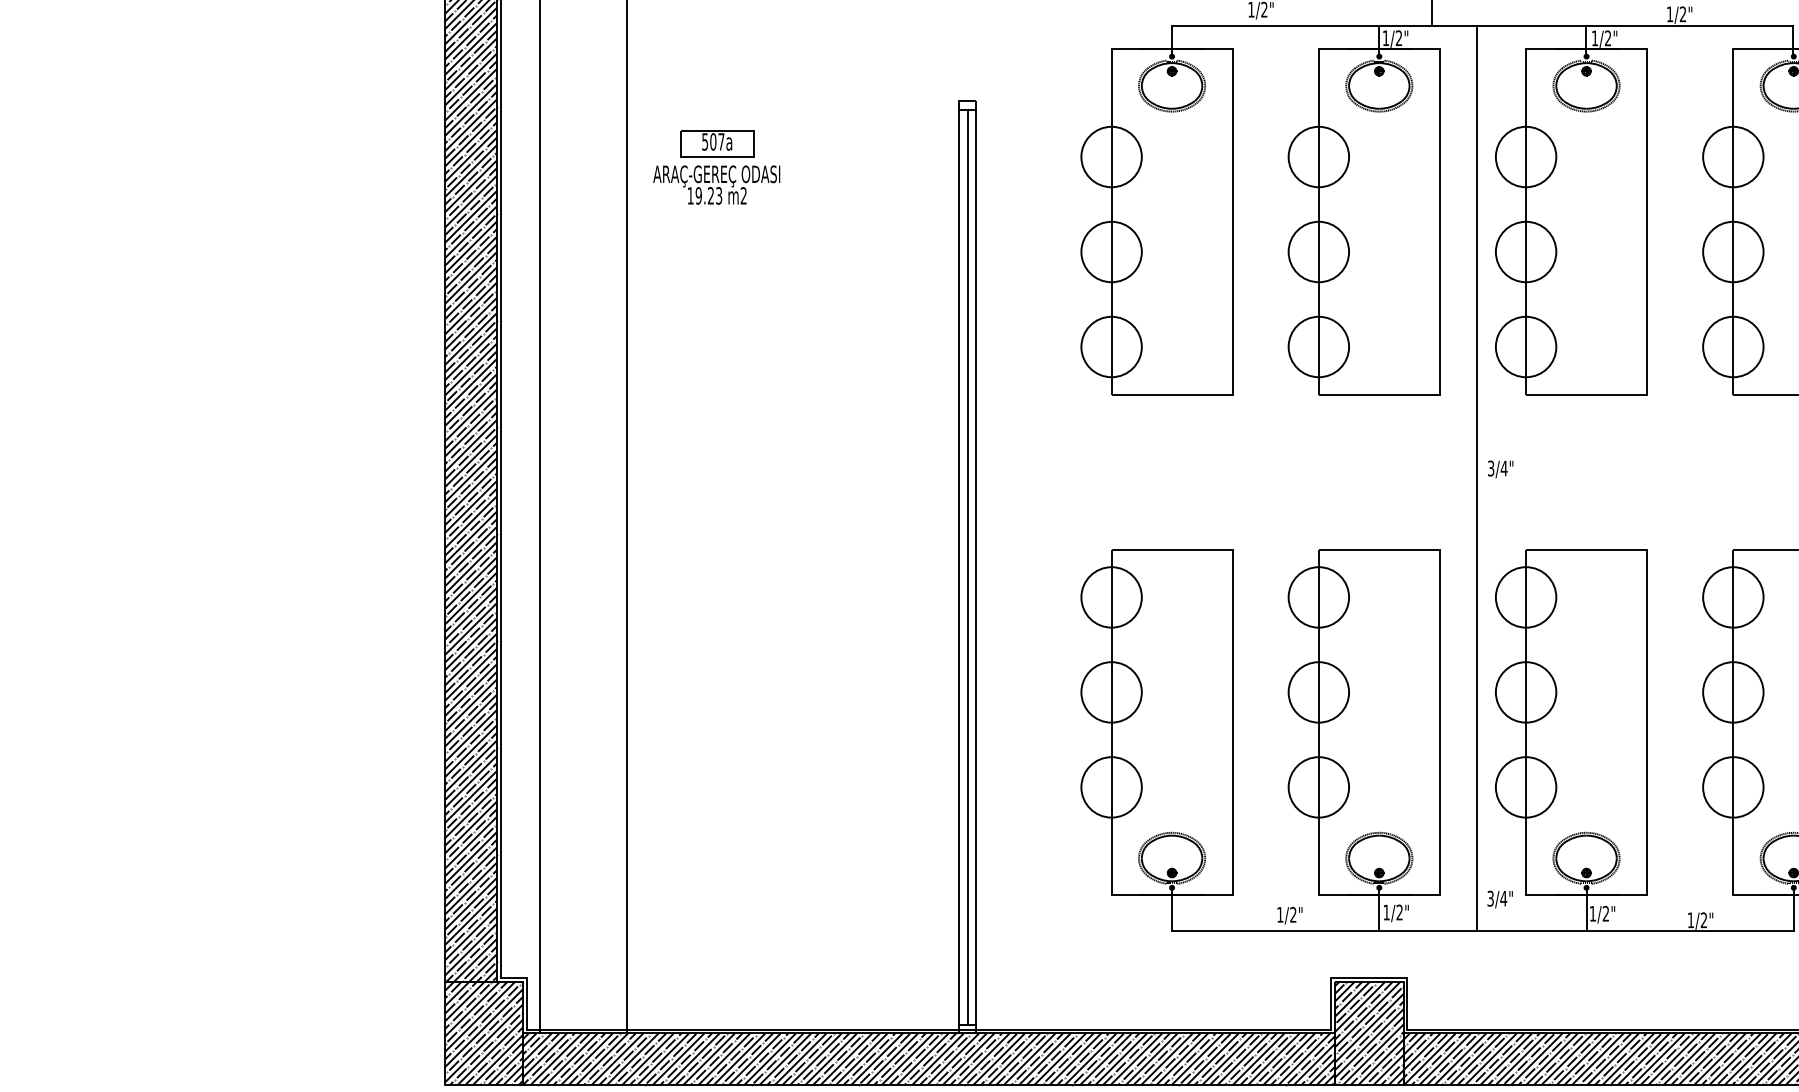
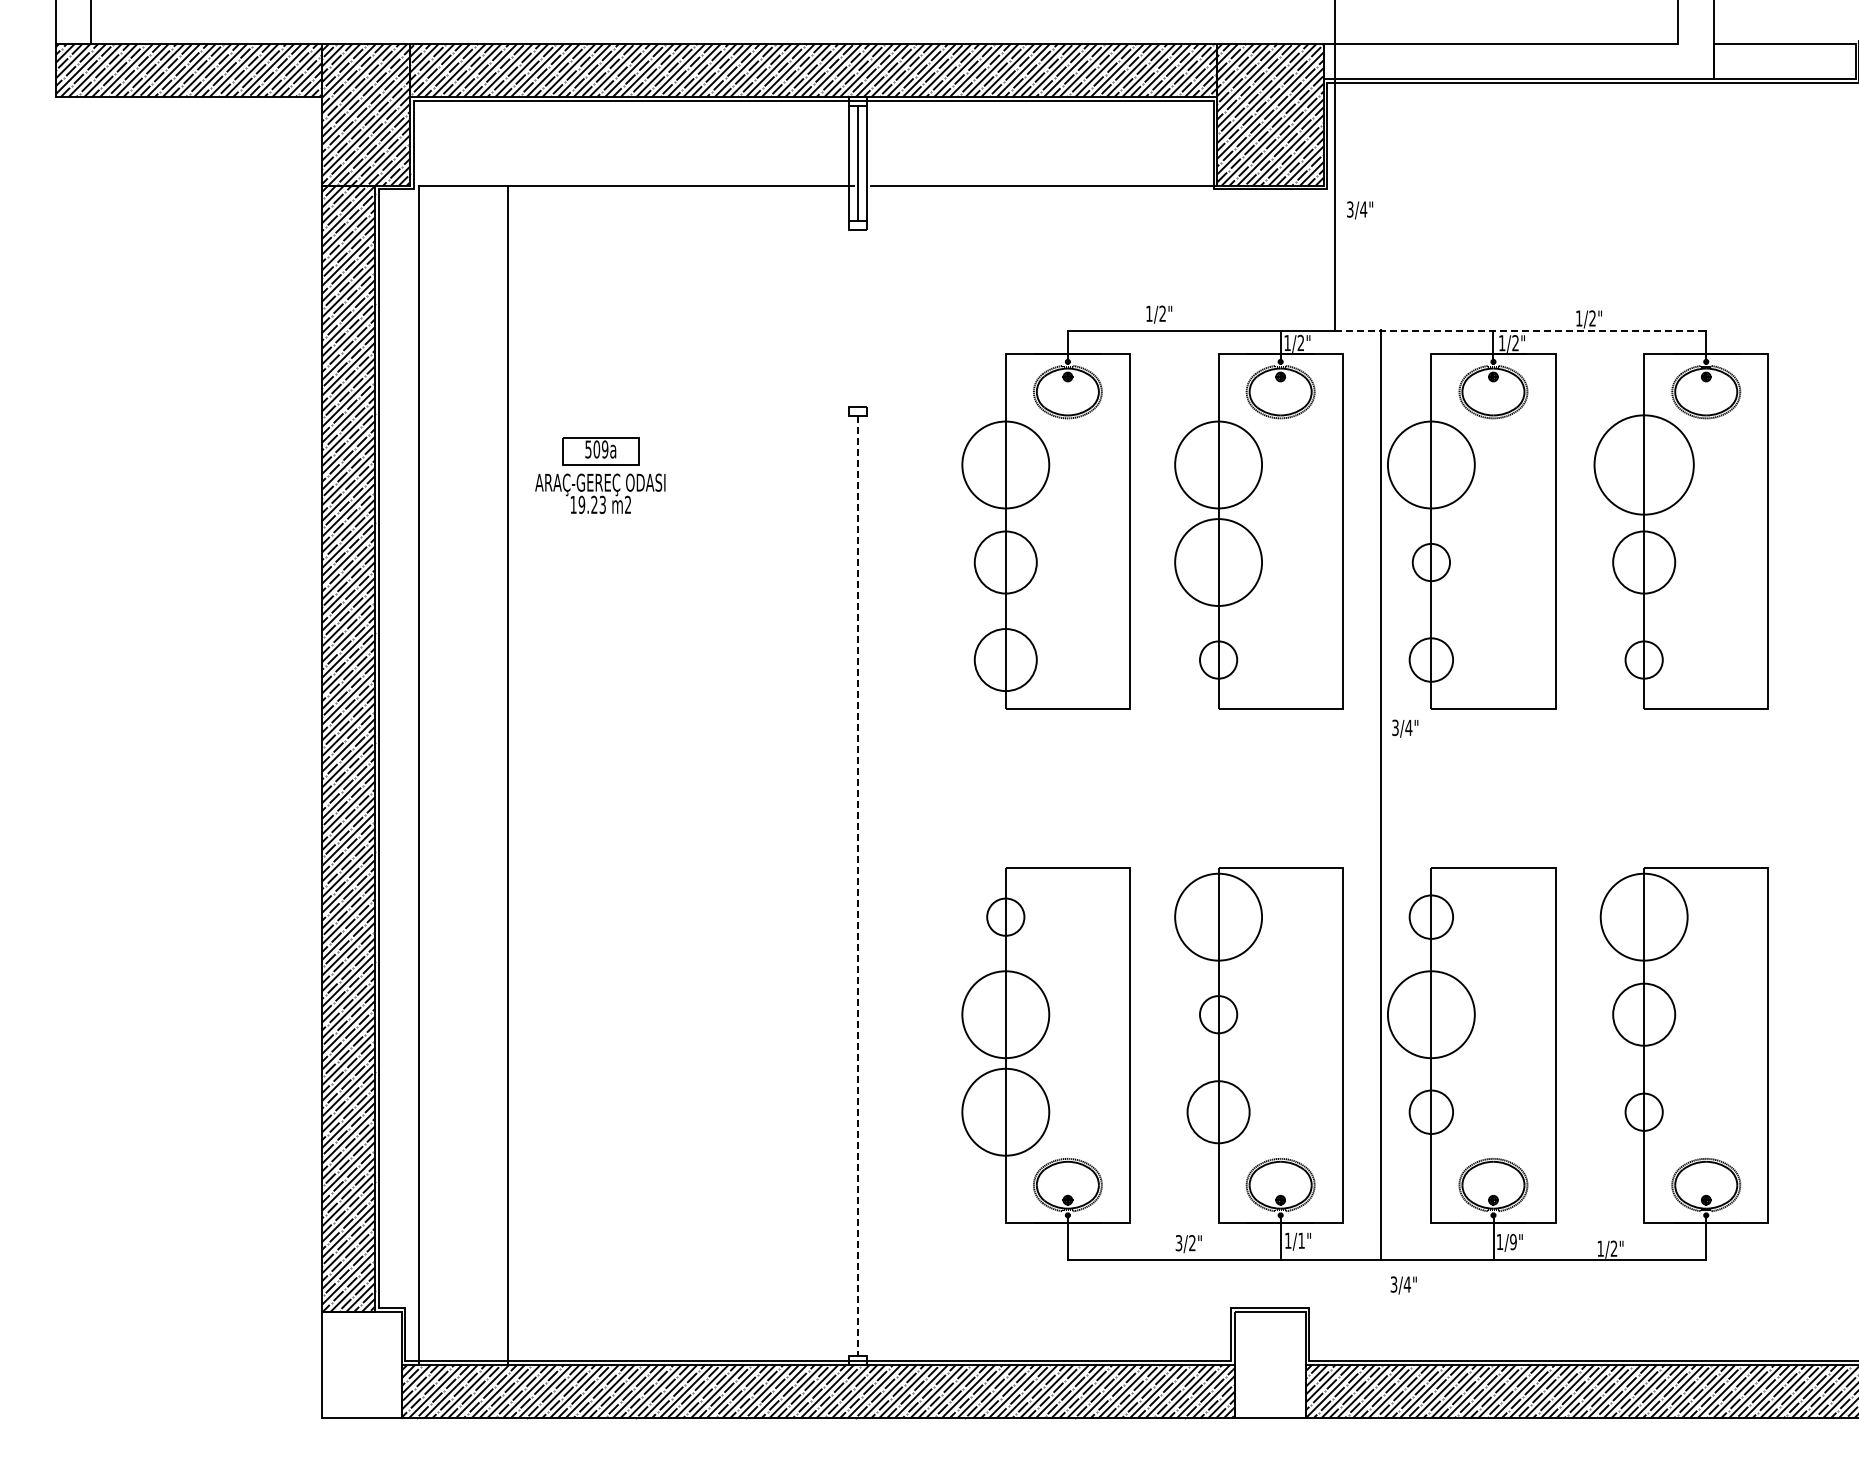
line: (1612, 26) -> (1520, 330), solid -> dashed
text: (720, 141) -> (604, 449), 507a -> 509a
circle: (1111, 156) -> (1005, 464), size x1.4
circle: (1318, 156) -> (1218, 464), size x1.4
circle: (1526, 156) -> (1431, 464), size x1.4
circle: (1733, 156) -> (1644, 464), size x1.6
circle: (1318, 251) -> (1218, 562), size x1.4
circle: (1526, 251) -> (1431, 562), size x0.6
circle: (1318, 347) -> (1218, 660), size x0.6
circle: (1526, 347) -> (1431, 660), size x0.7
circle: (1733, 347) -> (1644, 660), size x0.6
text: (1500, 469) -> (1405, 728), moved
line: (959, 567) -> (849, 886), removed
line: (968, 567) -> (858, 886), solid -> dashed
line: (976, 567) -> (867, 886), removed
circle: (1111, 597) -> (1005, 917), size x0.6
circle: (1318, 597) -> (1218, 917), size x1.4
circle: (1526, 597) -> (1431, 917), size x0.7
circle: (1733, 597) -> (1644, 917), size x1.4
circle: (1111, 692) -> (1005, 1014), size x1.4
circle: (1318, 692) -> (1218, 1014), size x0.6
circle: (1526, 692) -> (1431, 1014), size x1.4
circle: (1111, 787) -> (1005, 1112), size x1.4
circle: (1526, 787) -> (1431, 1112), size x0.7
circle: (1733, 787) -> (1644, 1112), size x0.6
text: (1499, 899) -> (1403, 1285), moved
text: (1399, 912) -> (1301, 1240), 1/2" -> 1/1"
text: (1606, 914) -> (1513, 1242), 1/2" -> 1/9"
text: (1279, 915) -> (1178, 1243), 1/2" -> 3/2"
hatch: (484, 1033) -> (361, 1364), removed
hatch: (1368, 1033) -> (1269, 1364), removed

